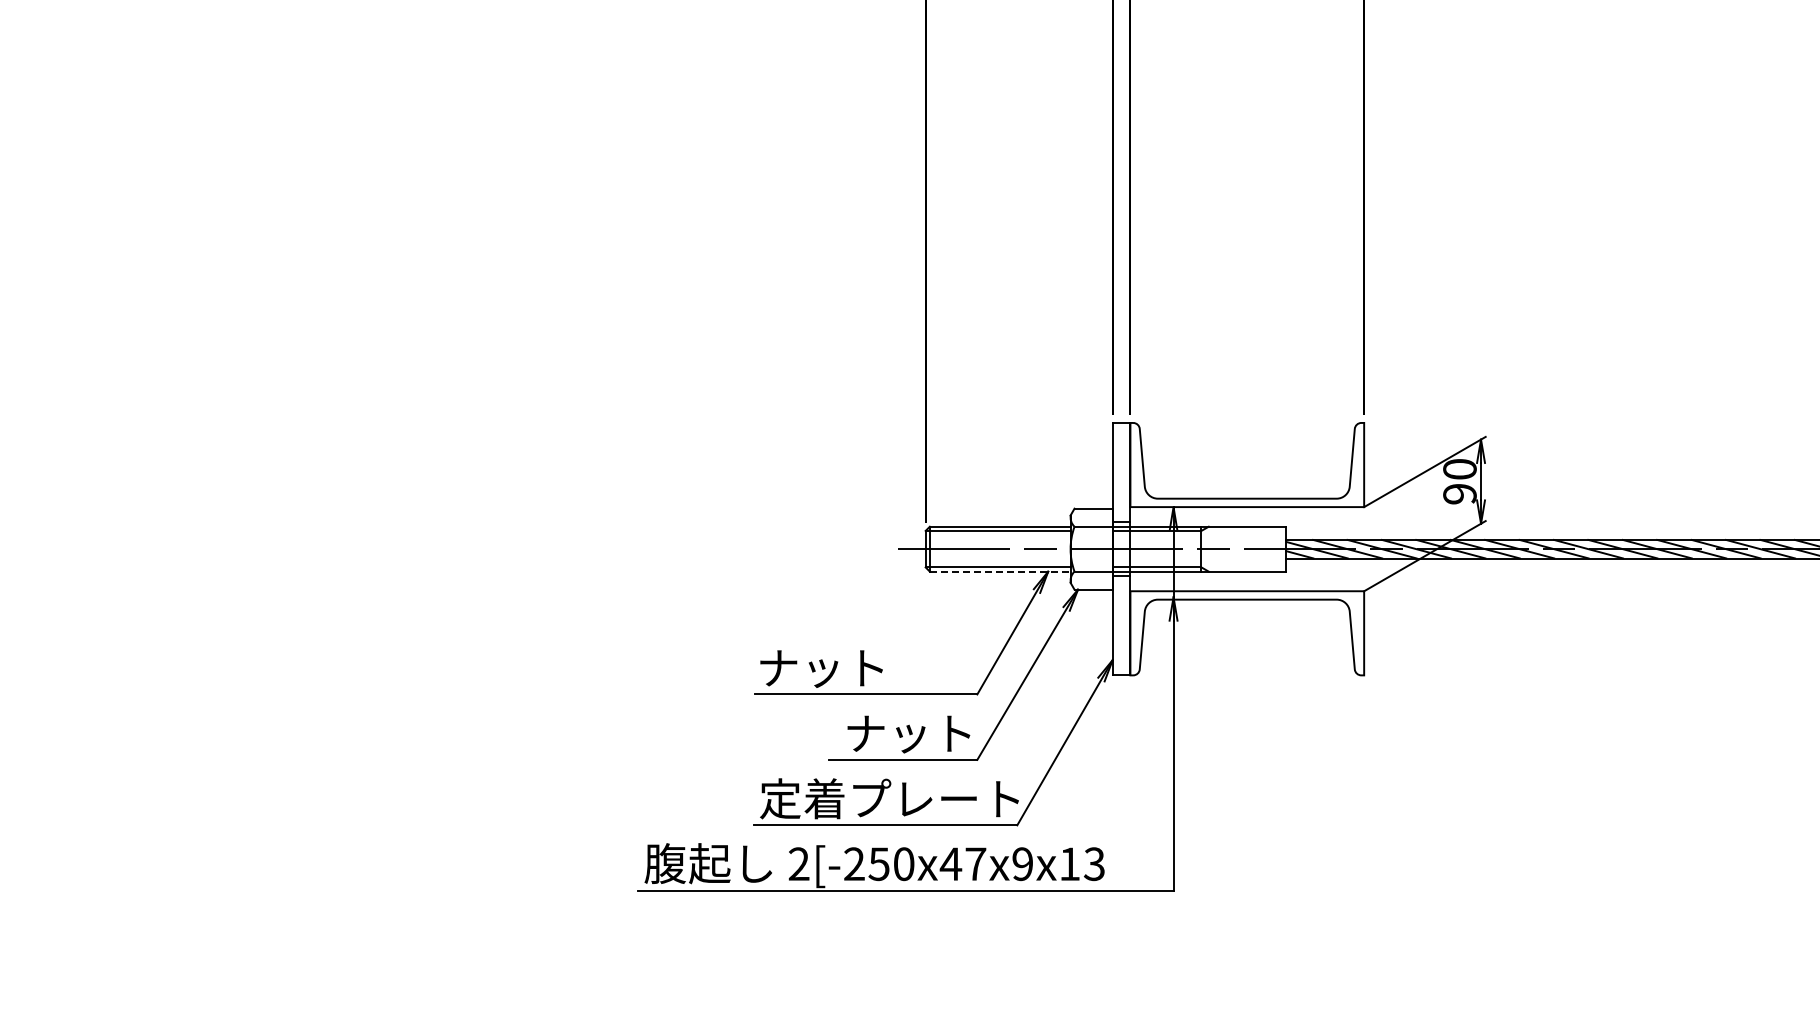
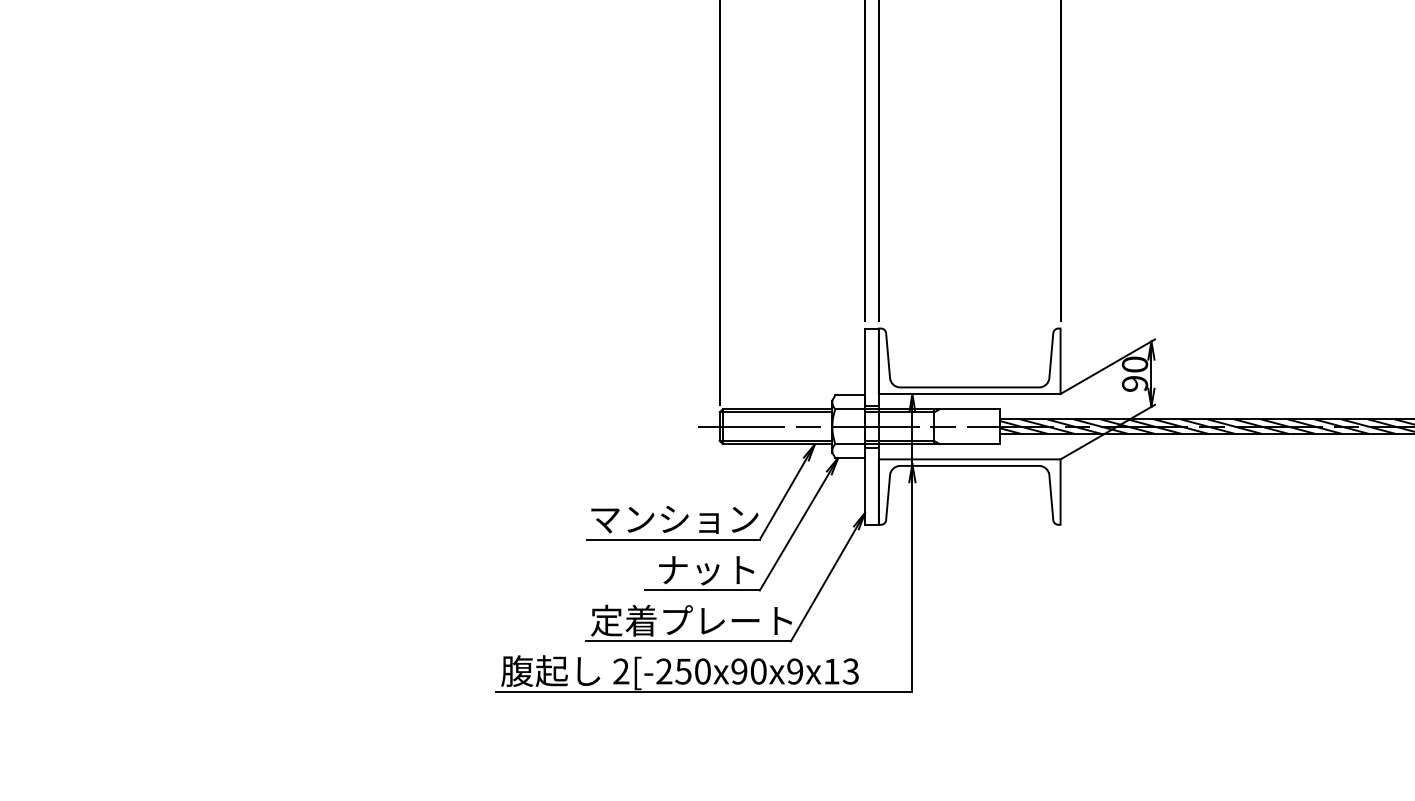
line: (1000, 571) -> (777, 444), dashed -> solid
text: (867, 668) -> (674, 519), ナット -> マンション
text: (962, 864) -> (748, 671), 2[-250x47x9x13 -> 2[-250x90x9x13

